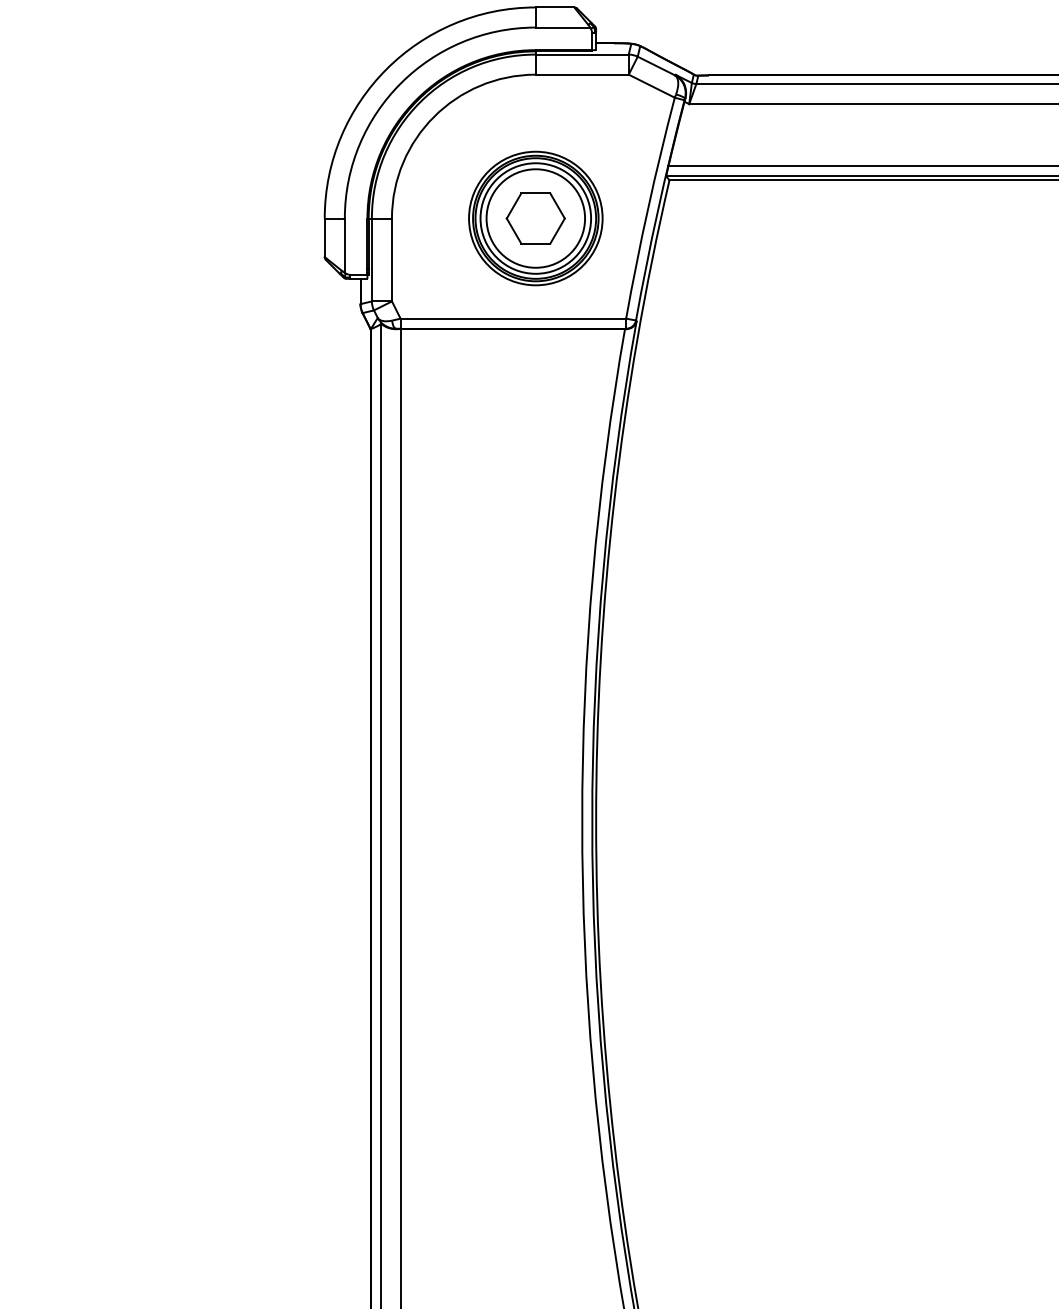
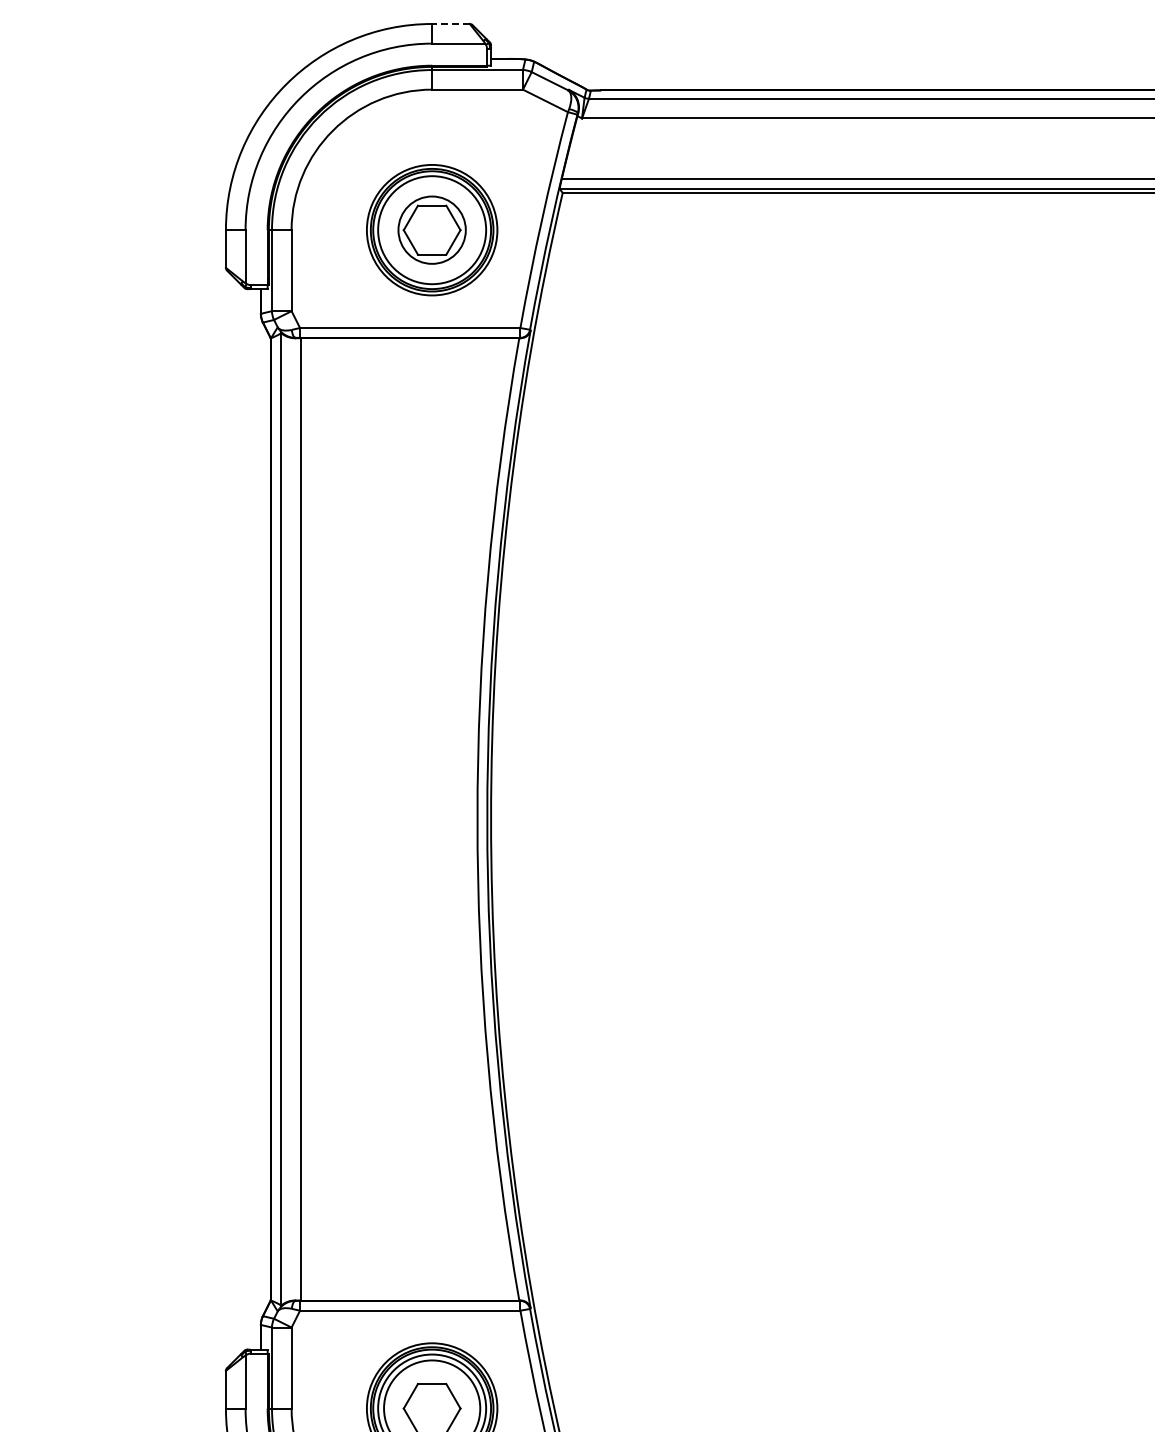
line: (554, 6) -> (450, 23), solid -> dashed
circle: (536, 218) -> (432, 230), size x0.7

